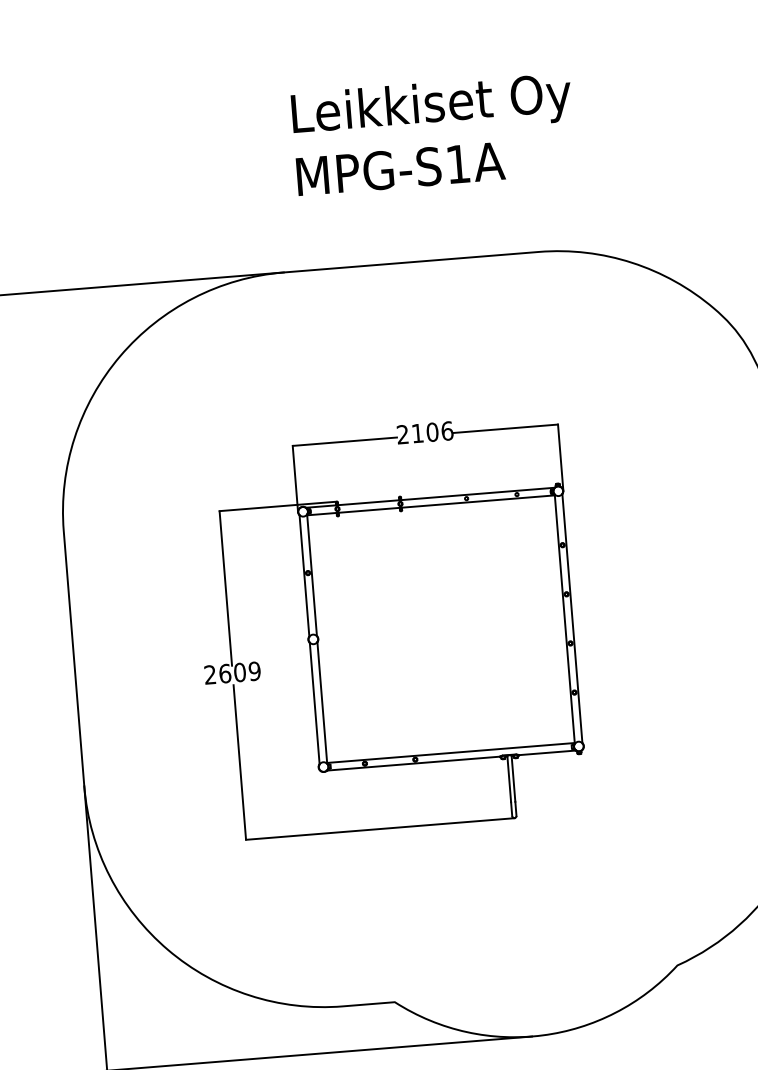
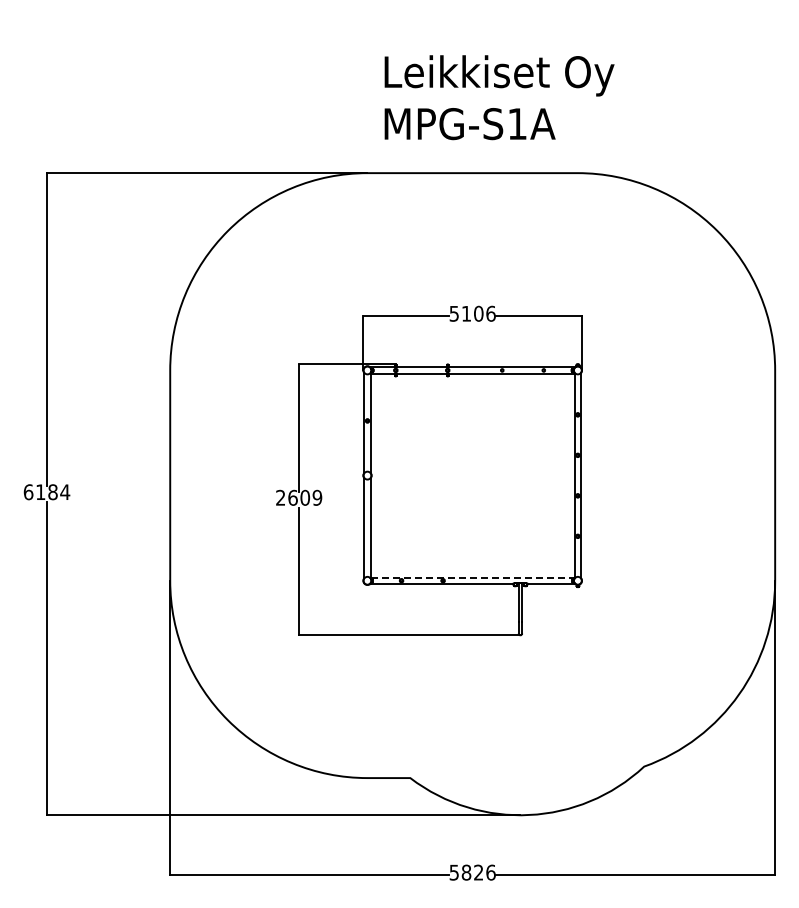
text: (433, 133) -> (499, 97), moved
text: (401, 434) -> (453, 313), 2106 -> 5106
line: (451, 752) -> (473, 577), solid -> dashed

